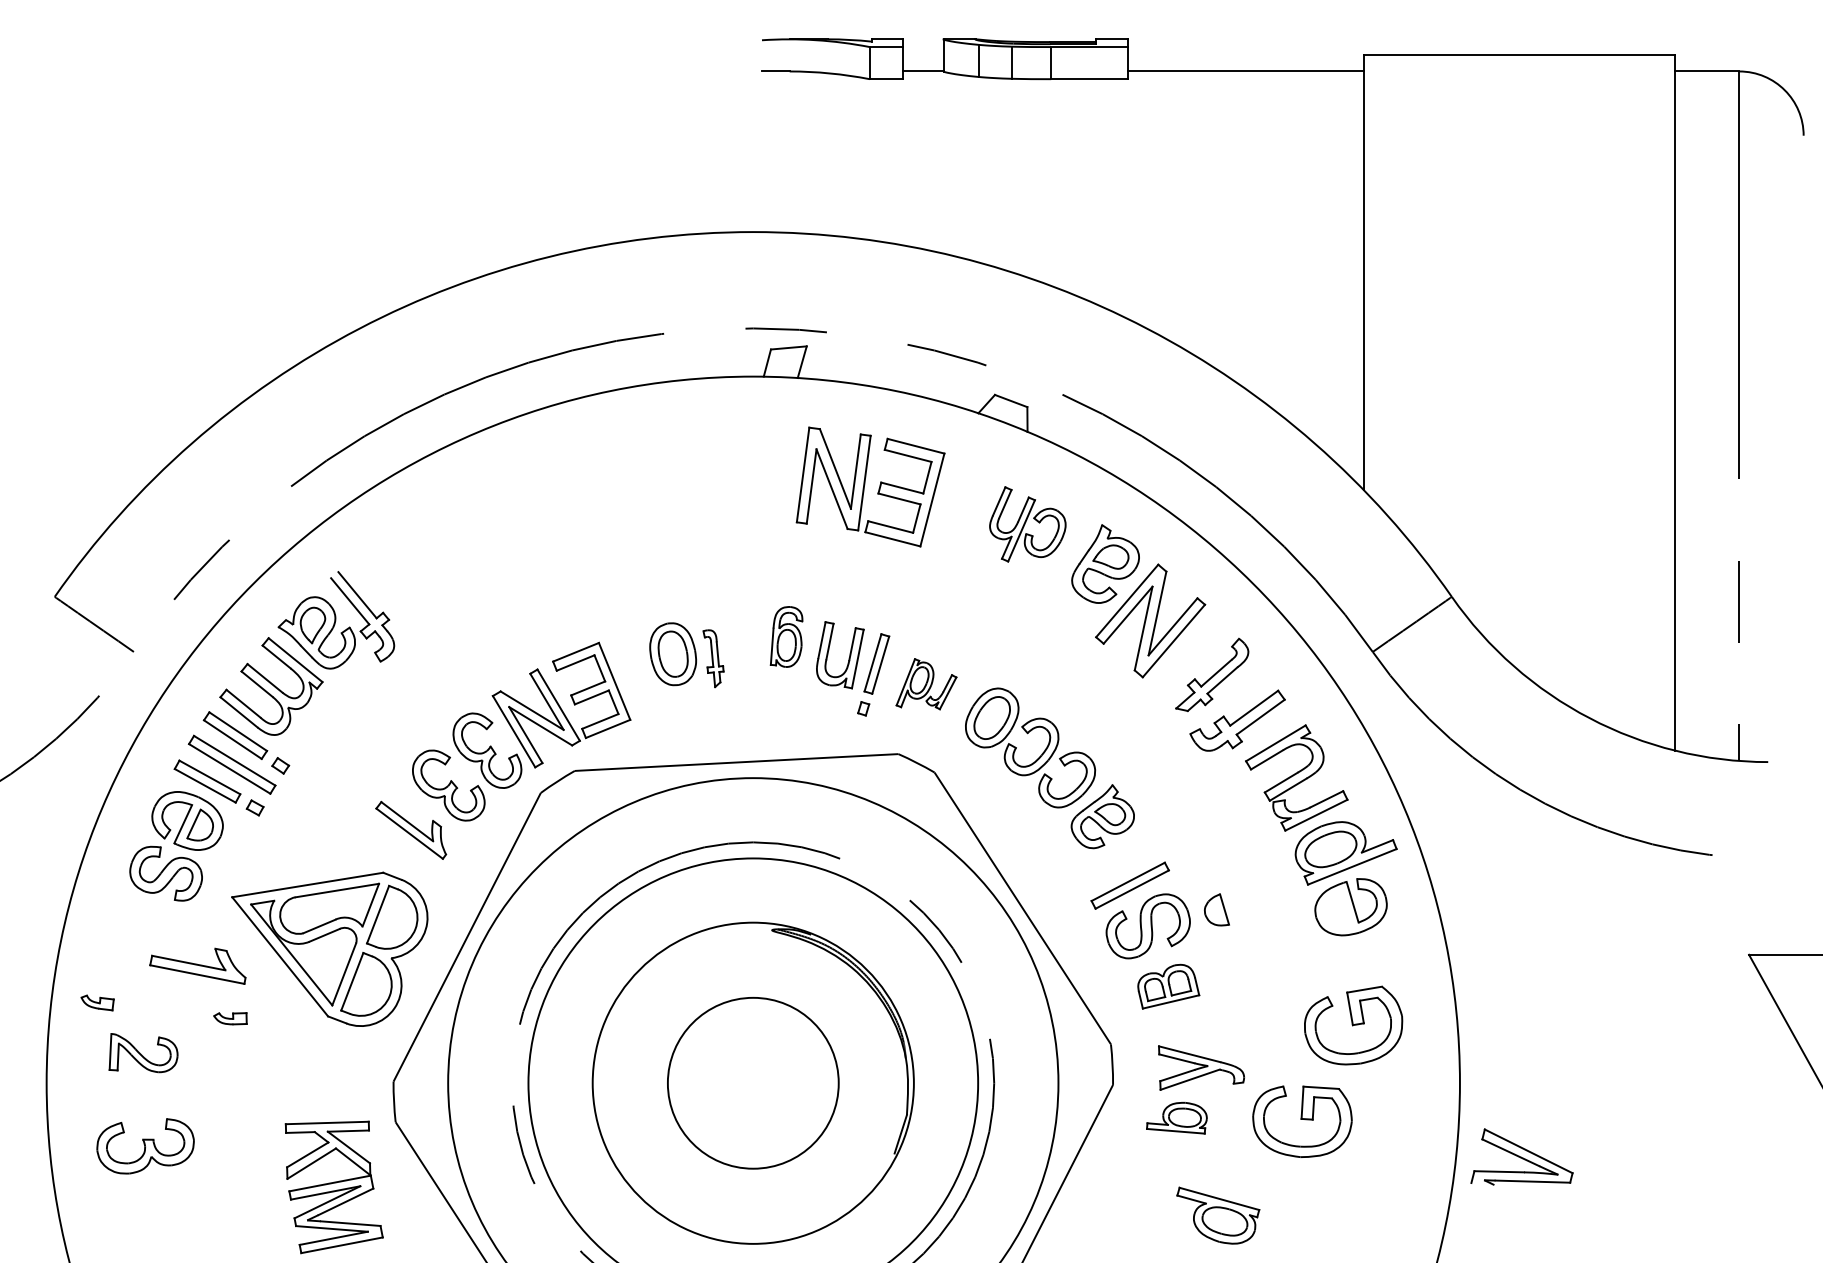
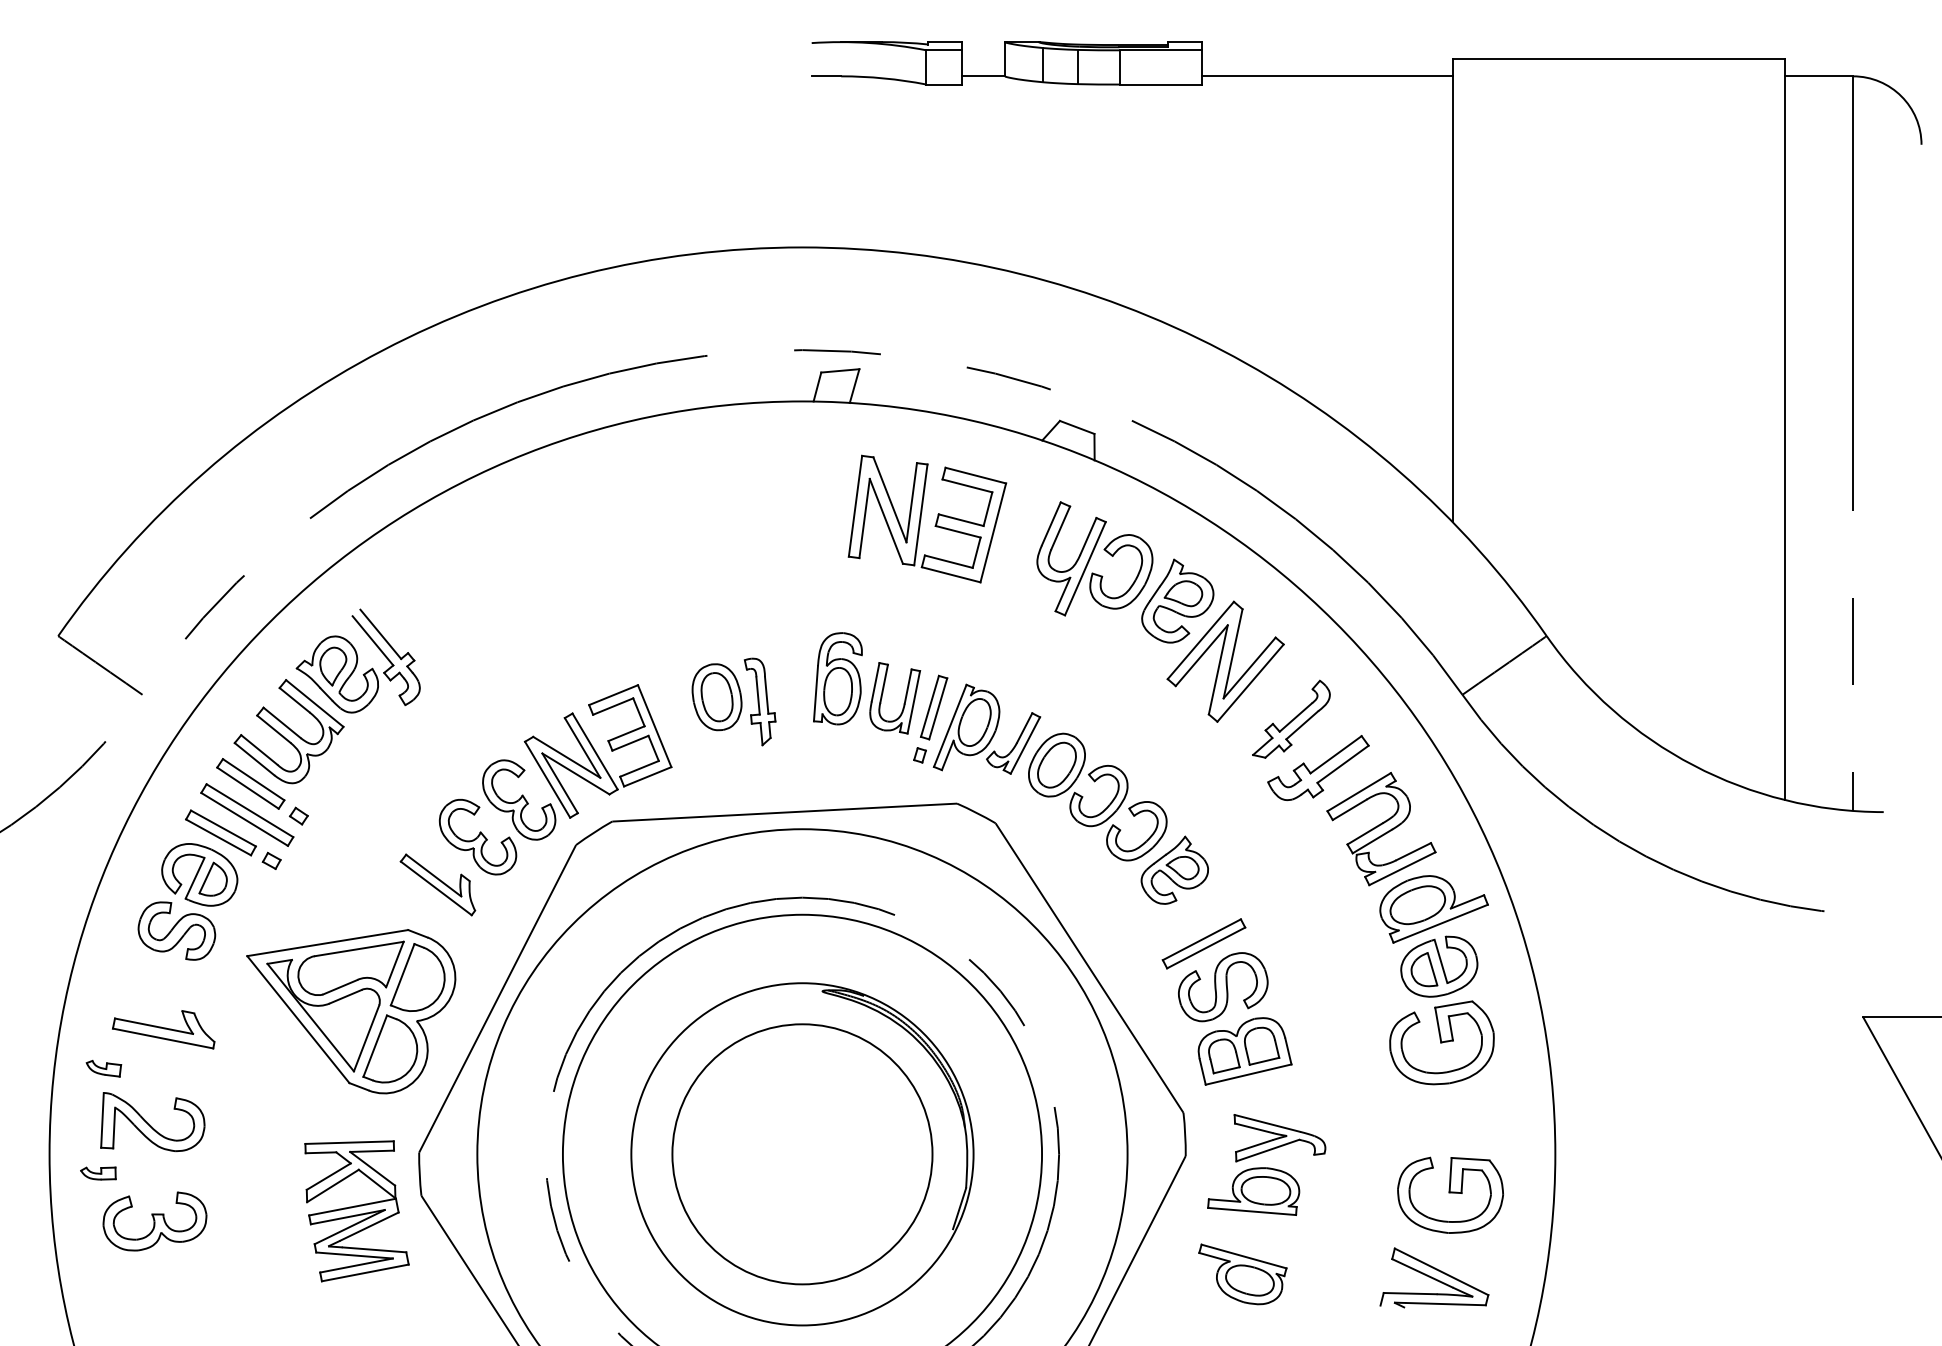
part: (1027, 524) -> (1094, 558), size x1.43
part: (786, 636) -> (837, 678), size x1.43
part: (712, 658) -> (759, 701), size x1.43
part: (926, 683) -> (986, 728), size x1.67
part: (1217, 909) -> (1424, 969), moved
part: (197, 966) -> (163, 1029), moved
part: (1168, 986) -> (1244, 1051), size x1.43
part: (230, 1018) -> (98, 1173), moved
part: (1353, 1025) -> (1441, 1042), moved
part: (143, 1053) -> (152, 1122), size x1.43
circle: (753, 1083) -> (802, 1154), size x1.43
part: (1176, 1118) -> (1253, 1191), size x1.43
part: (1302, 1120) -> (1450, 1194), moved
part: (1522, 1156) -> (1434, 1277), moved
part: (333, 1187) -> (356, 1211), moved
part: (1217, 1215) -> (1242, 1274), moved

